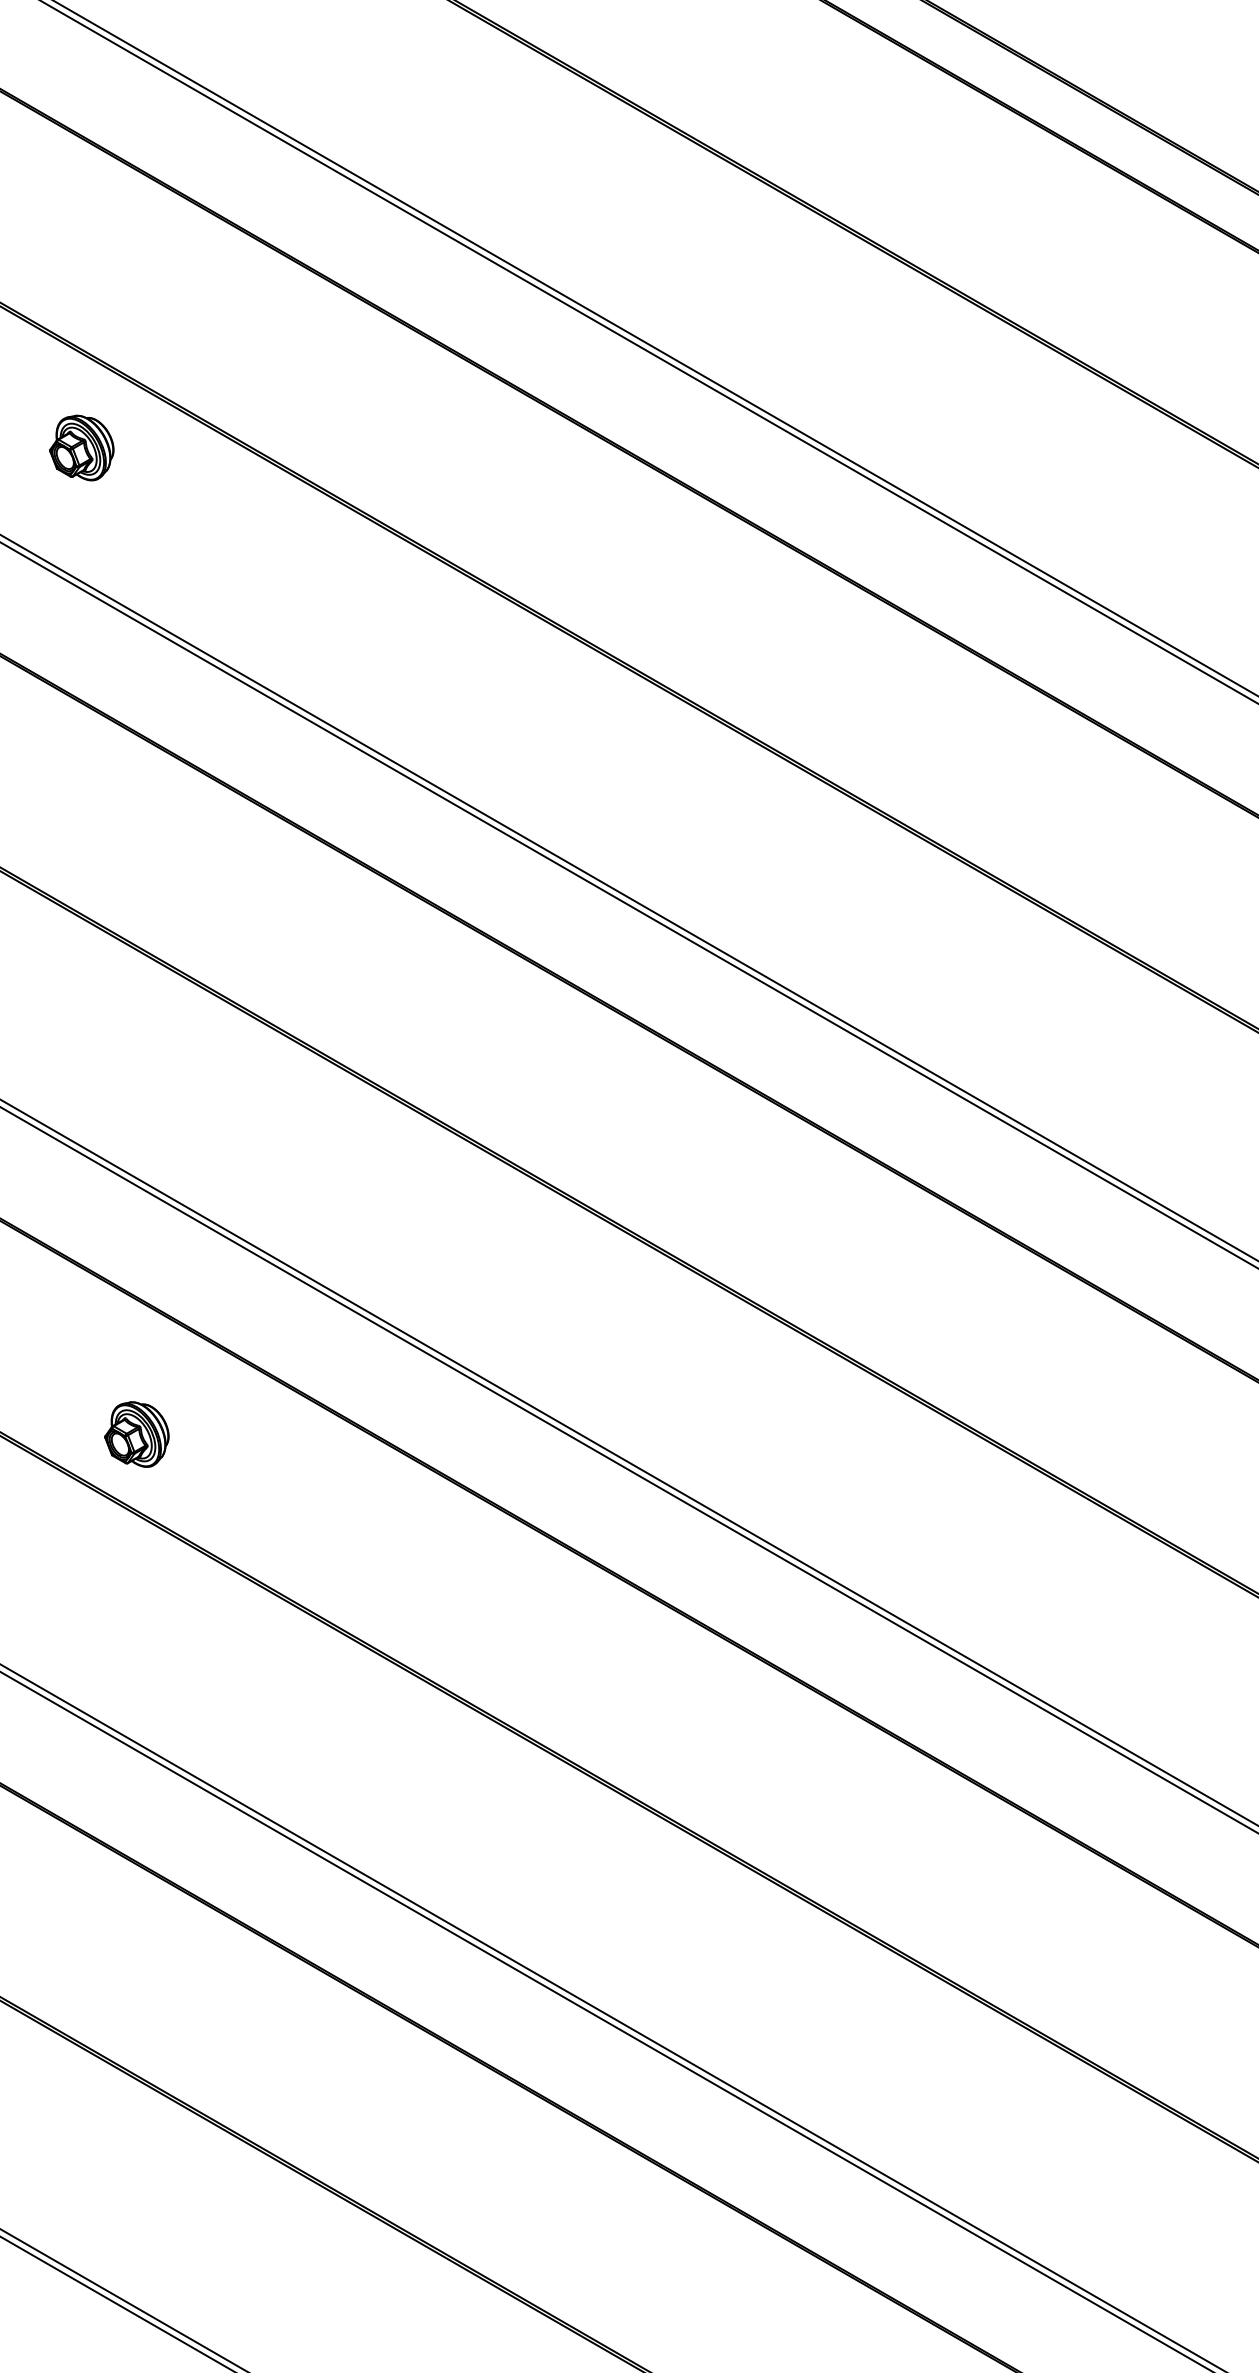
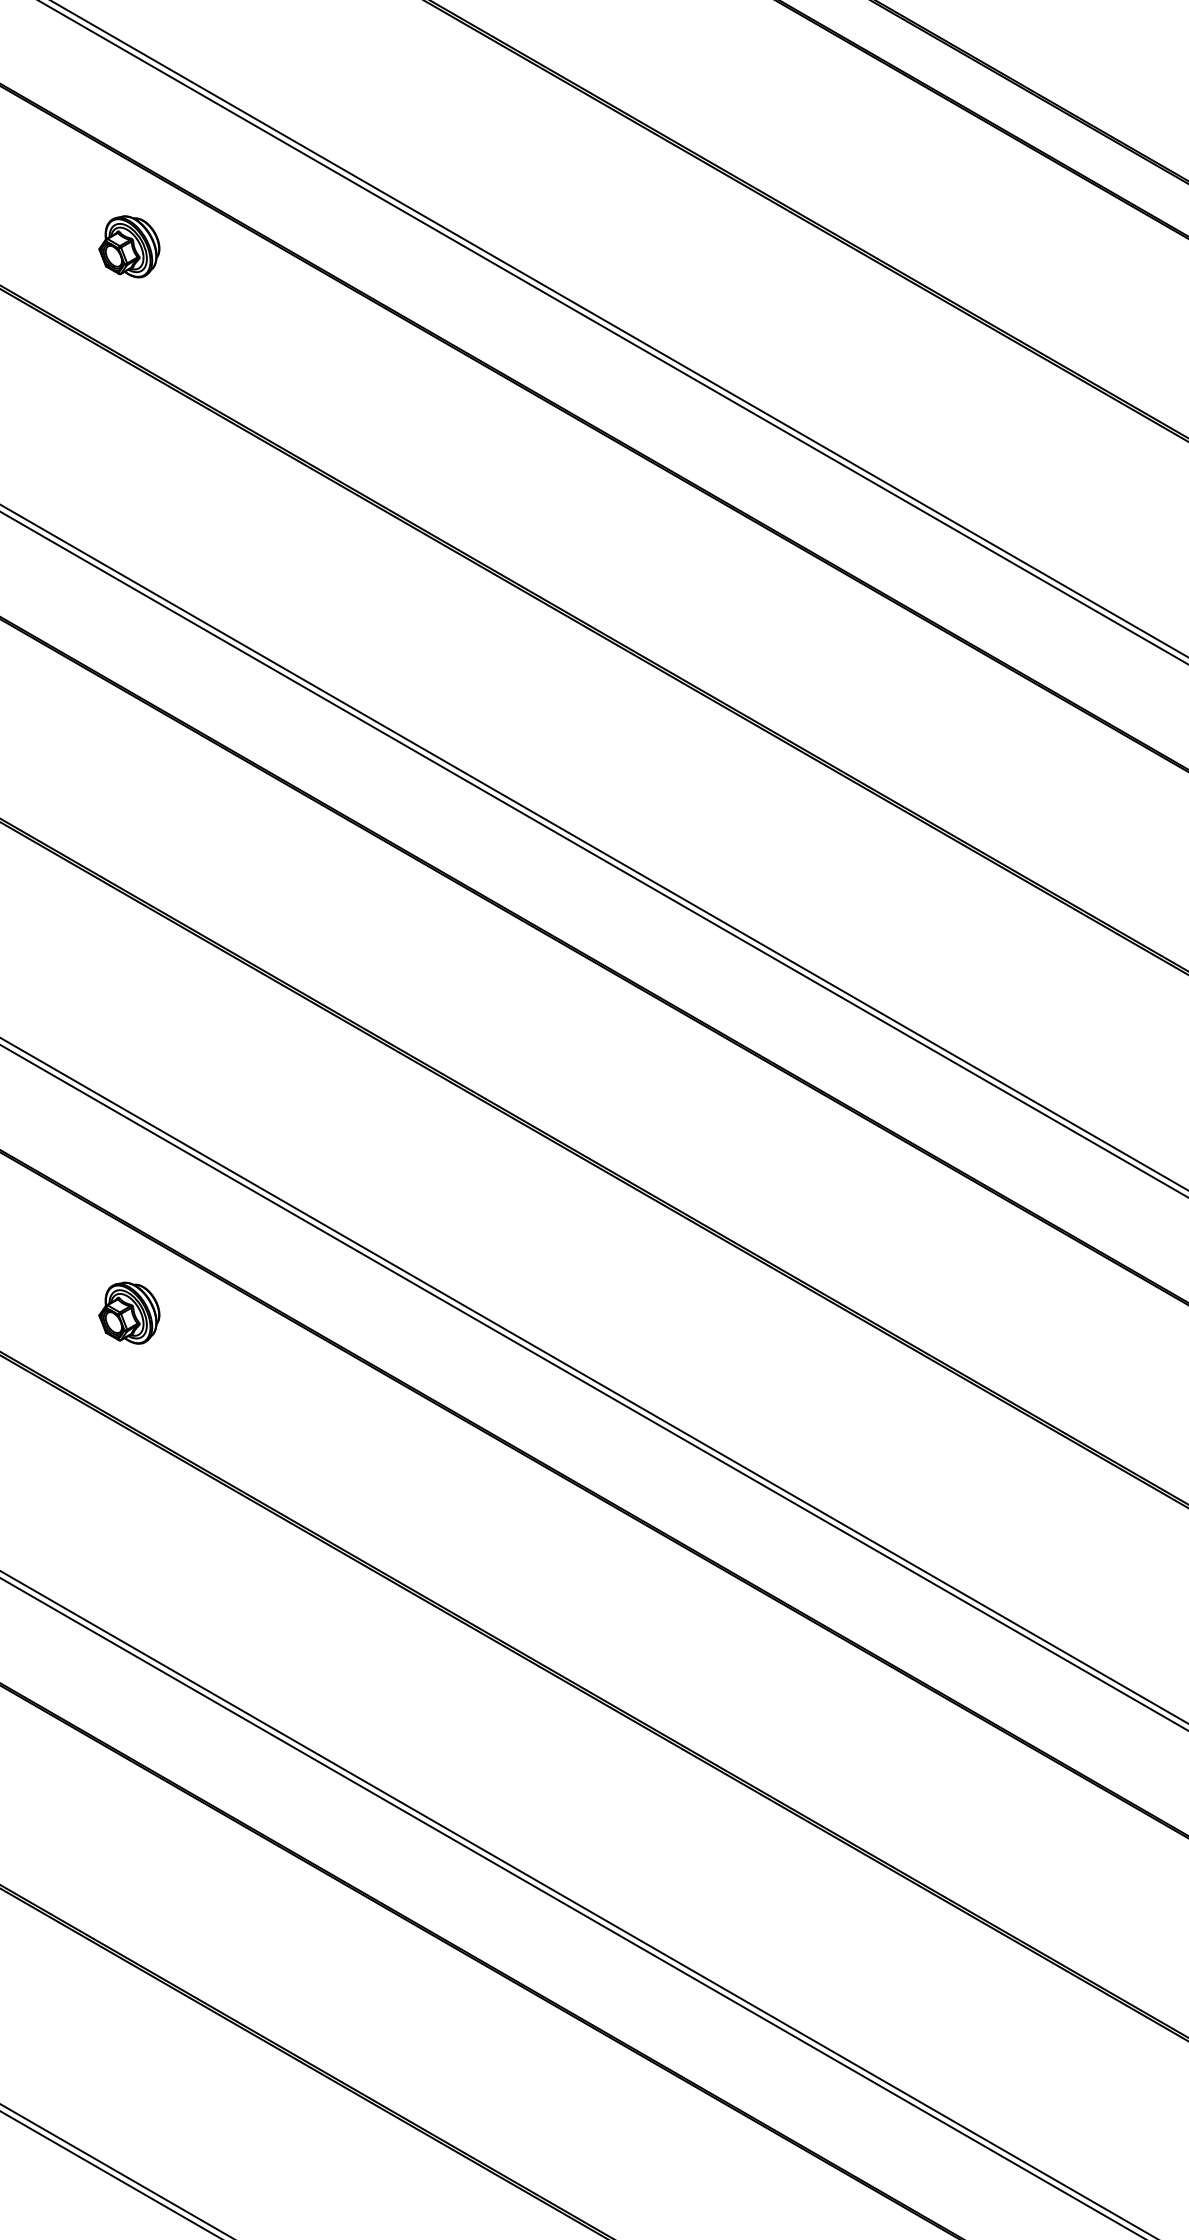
part: (81, 447) -> (129, 246), moved
part: (136, 1433) -> (129, 1312), moved

